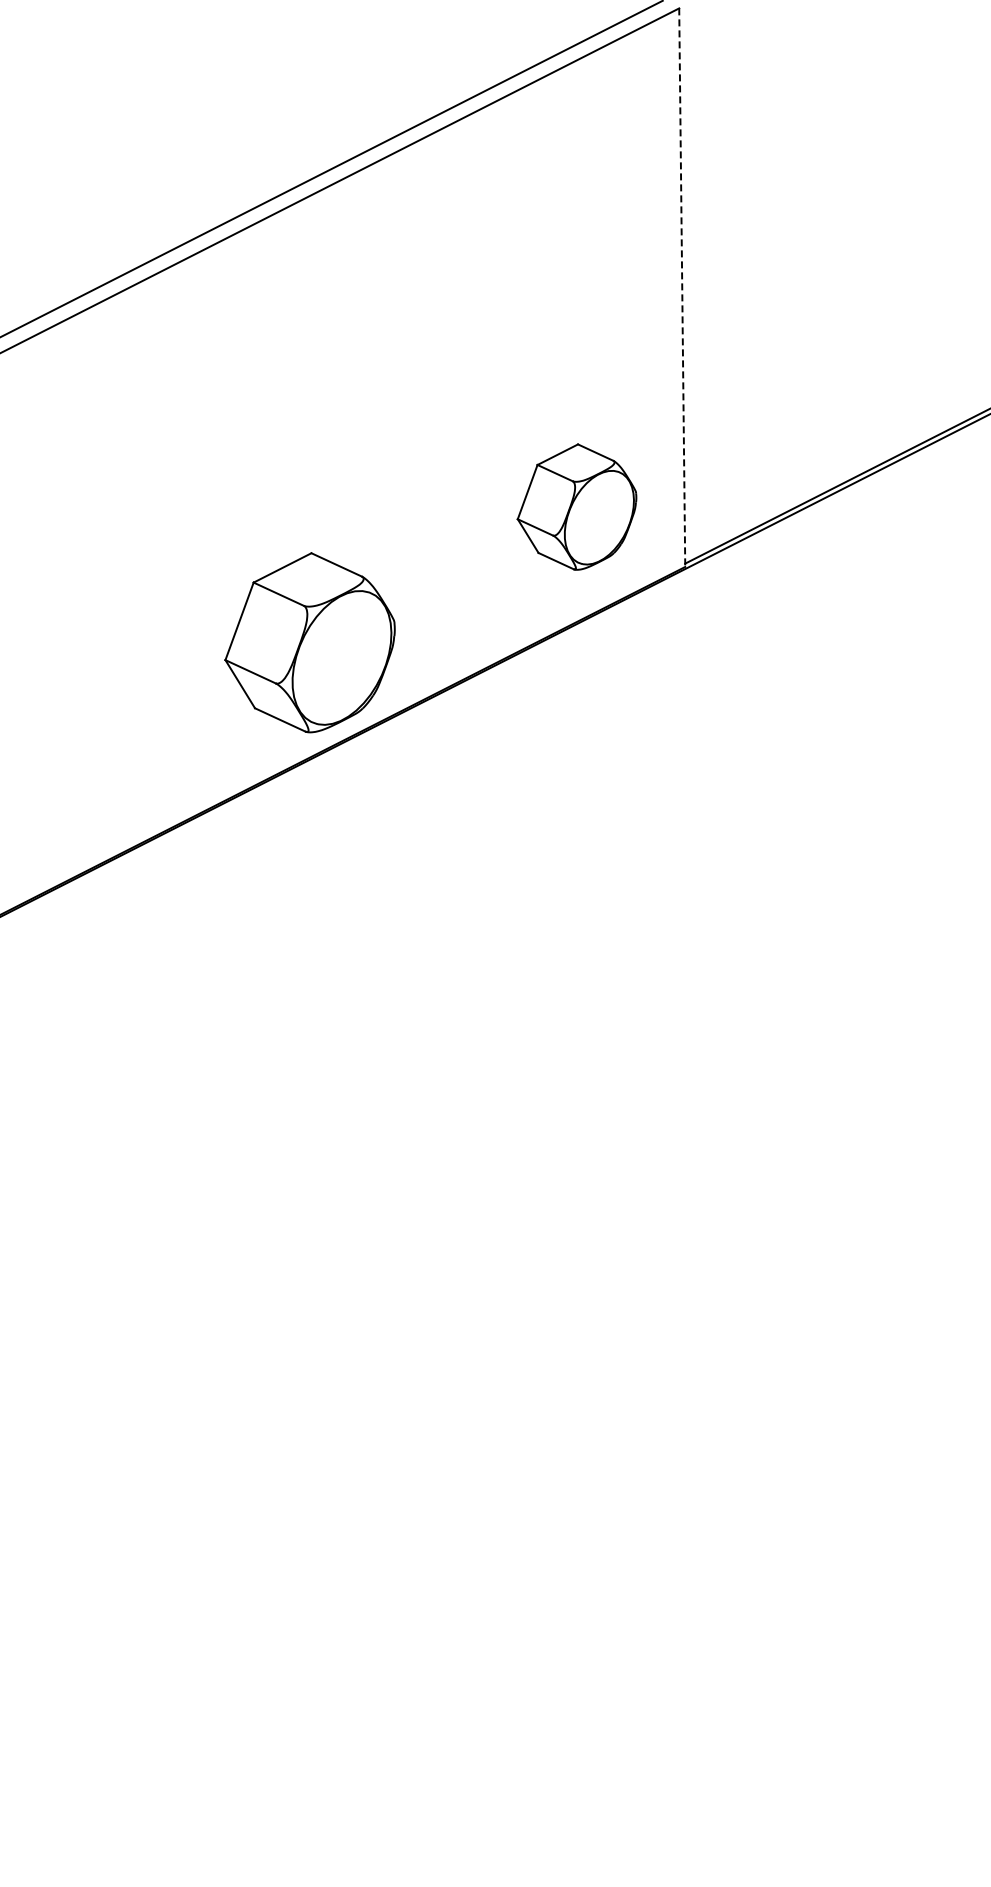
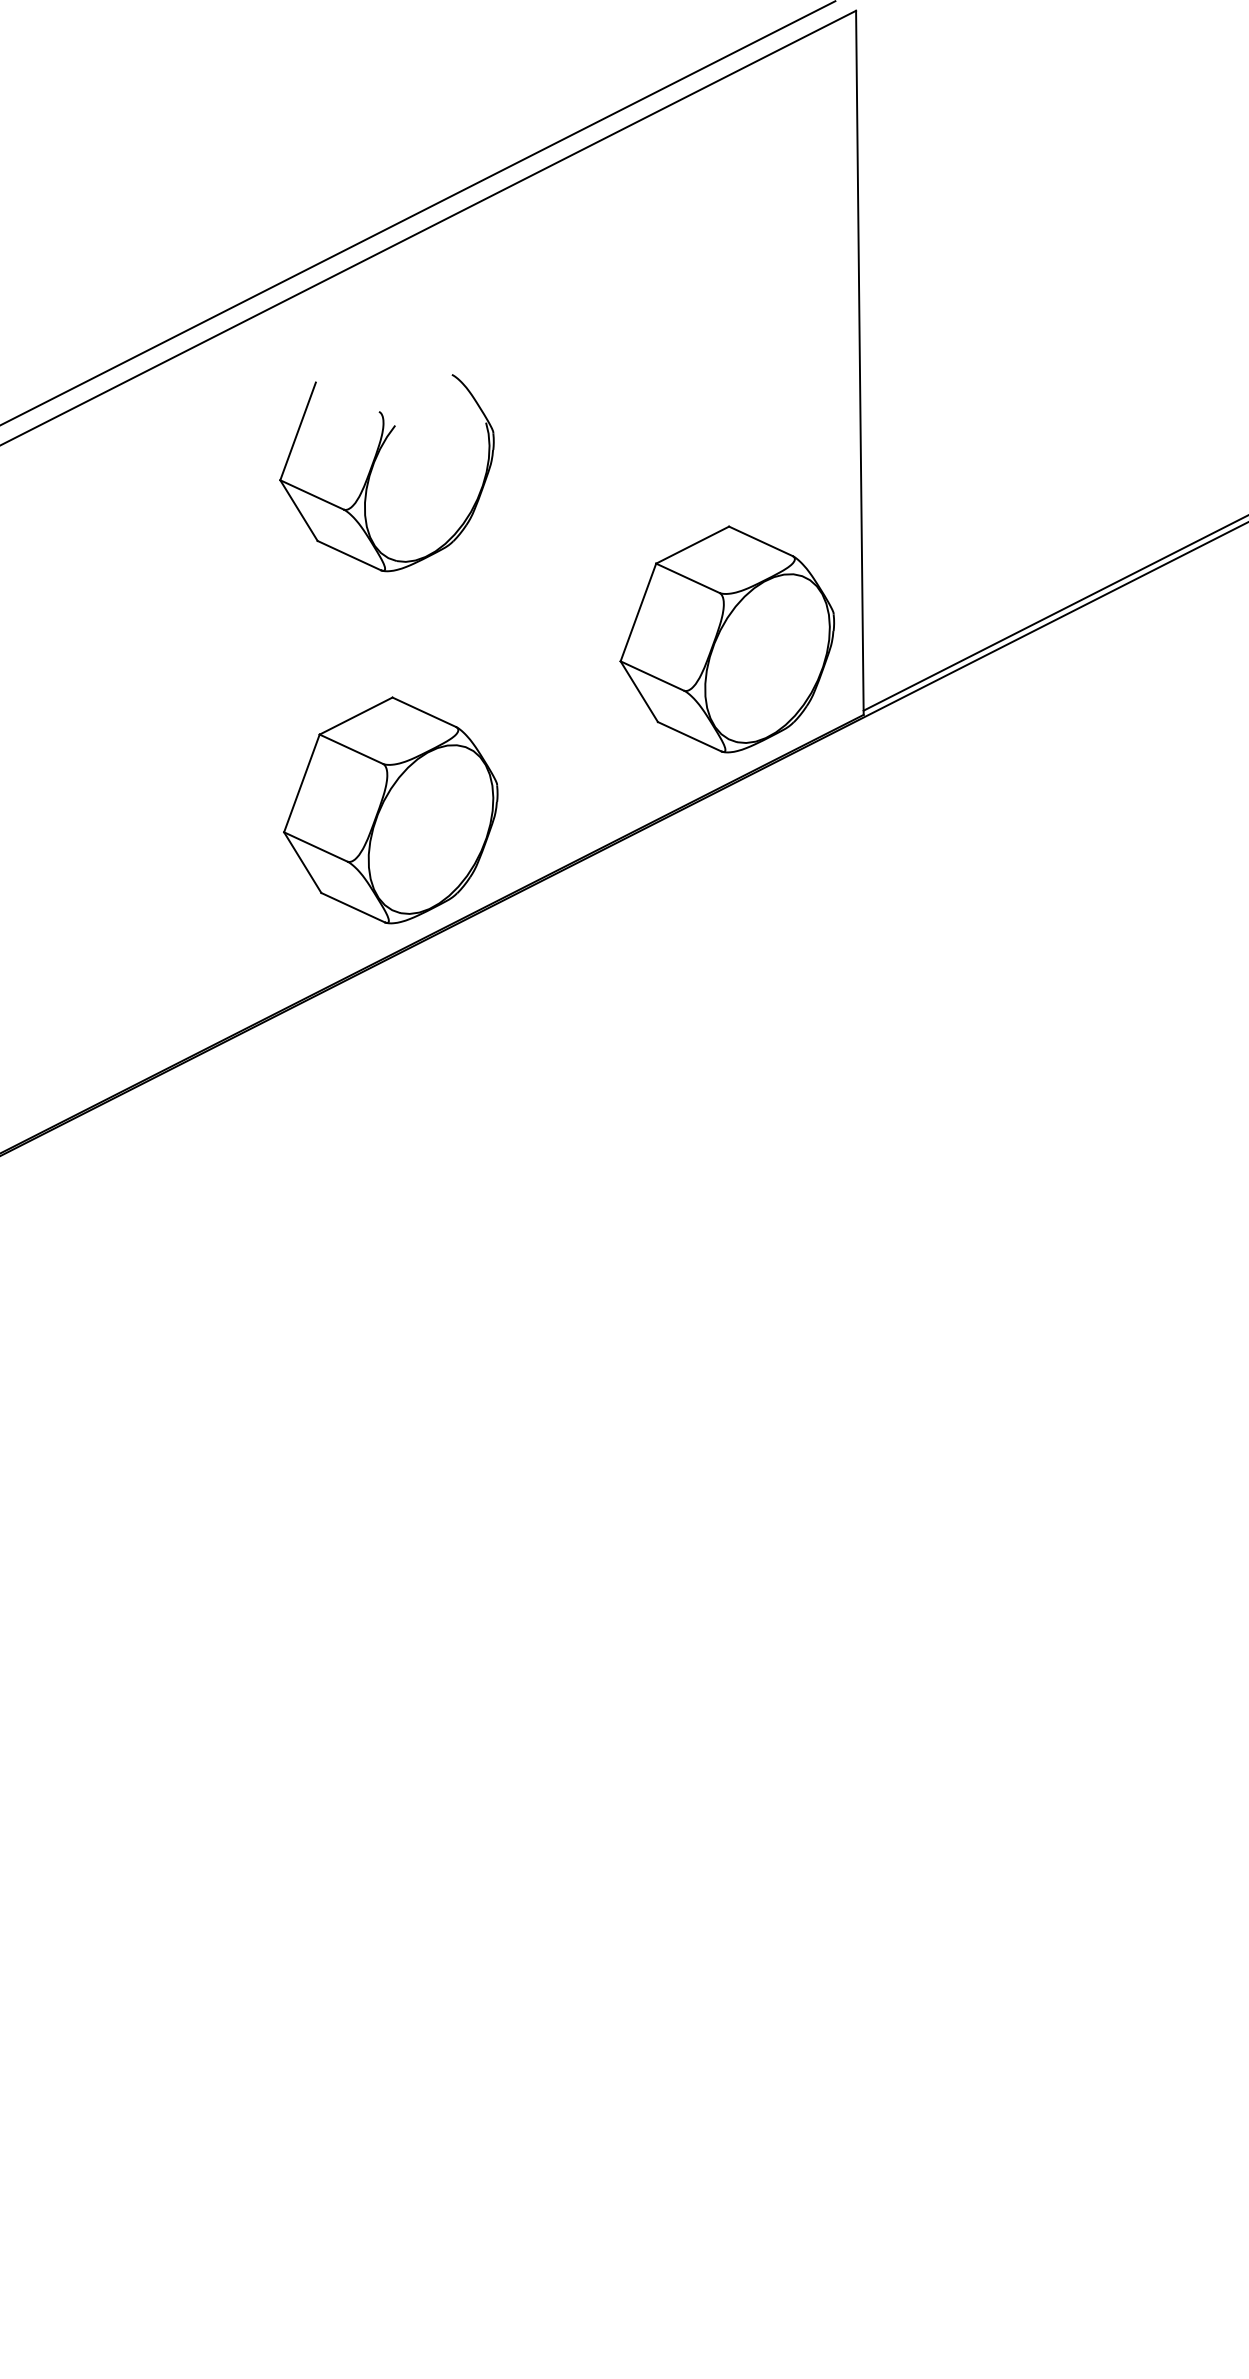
line: (682, 288) -> (860, 363), dashed -> solid
part: (296, 371) -> (373, 468), added
part: (576, 506) -> (726, 638), size x1.43

